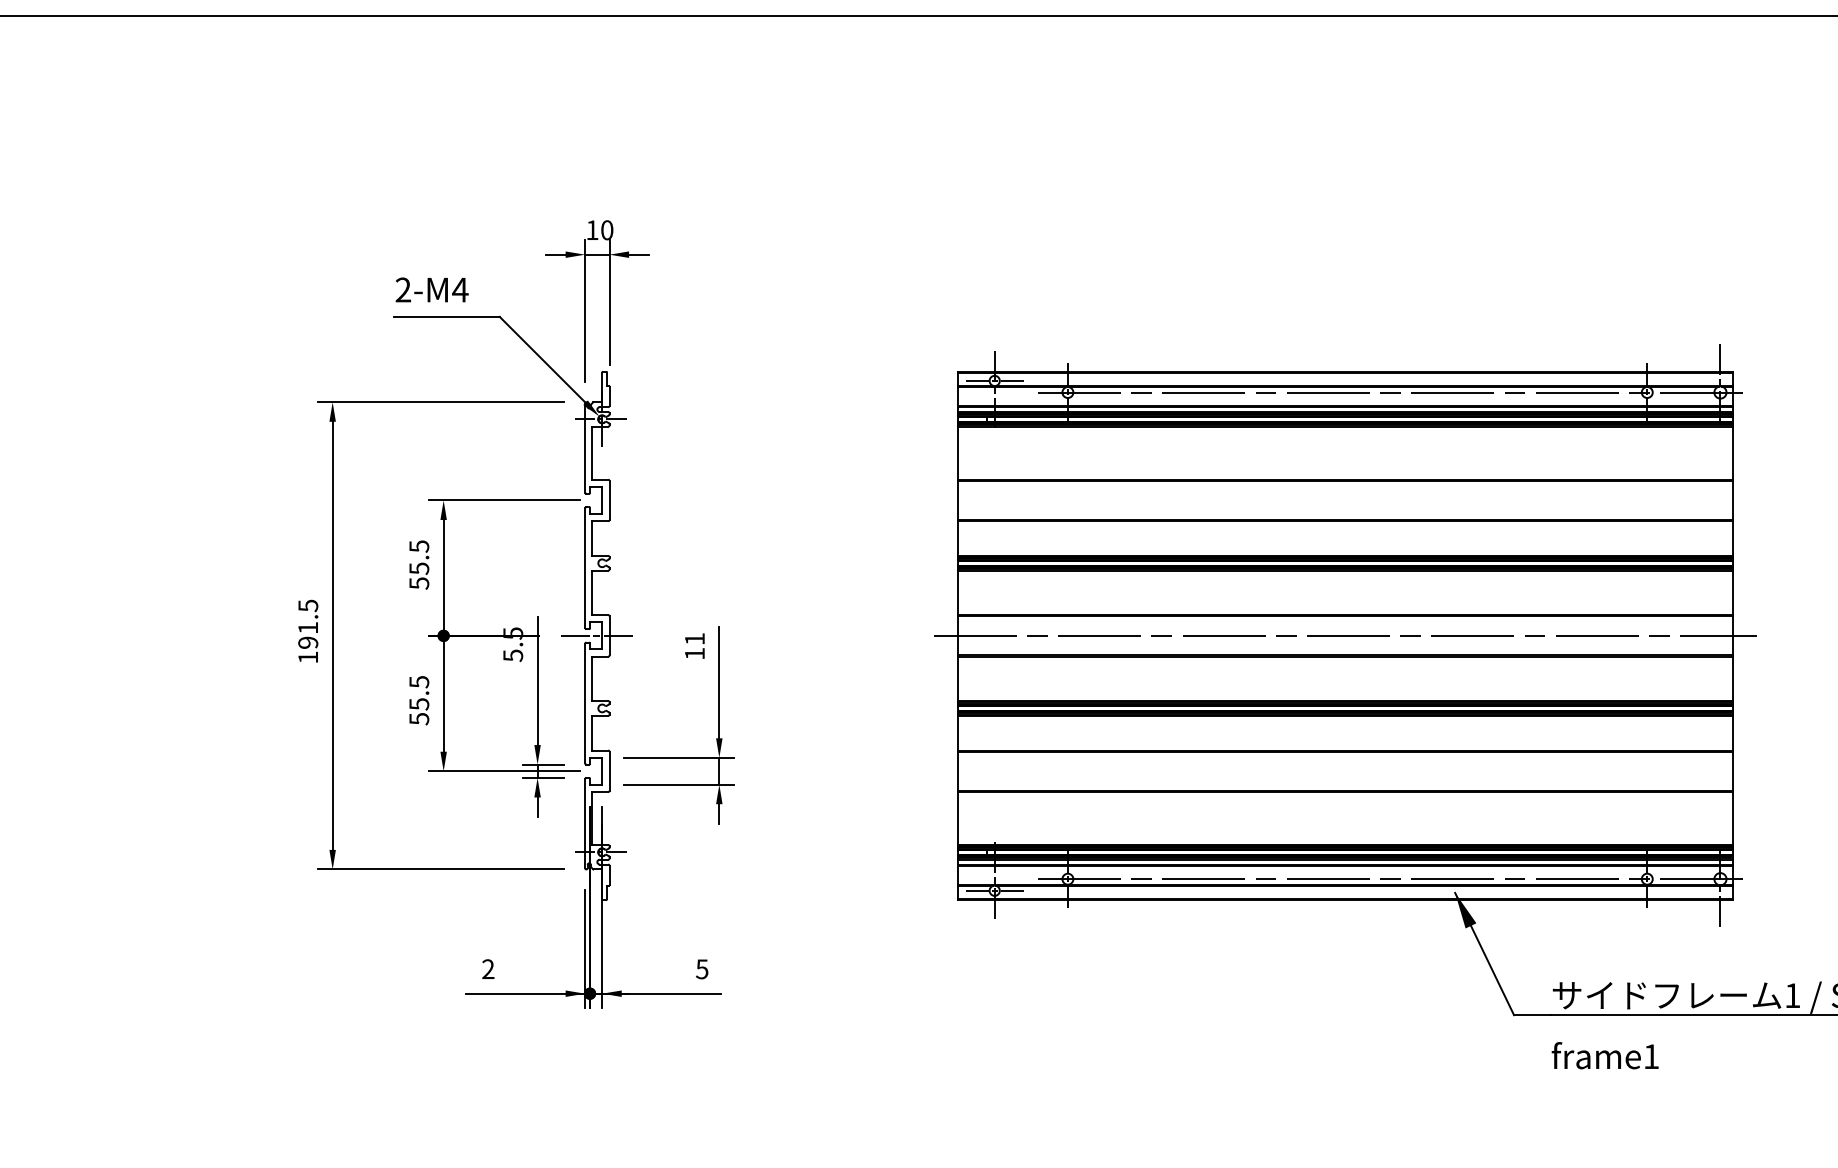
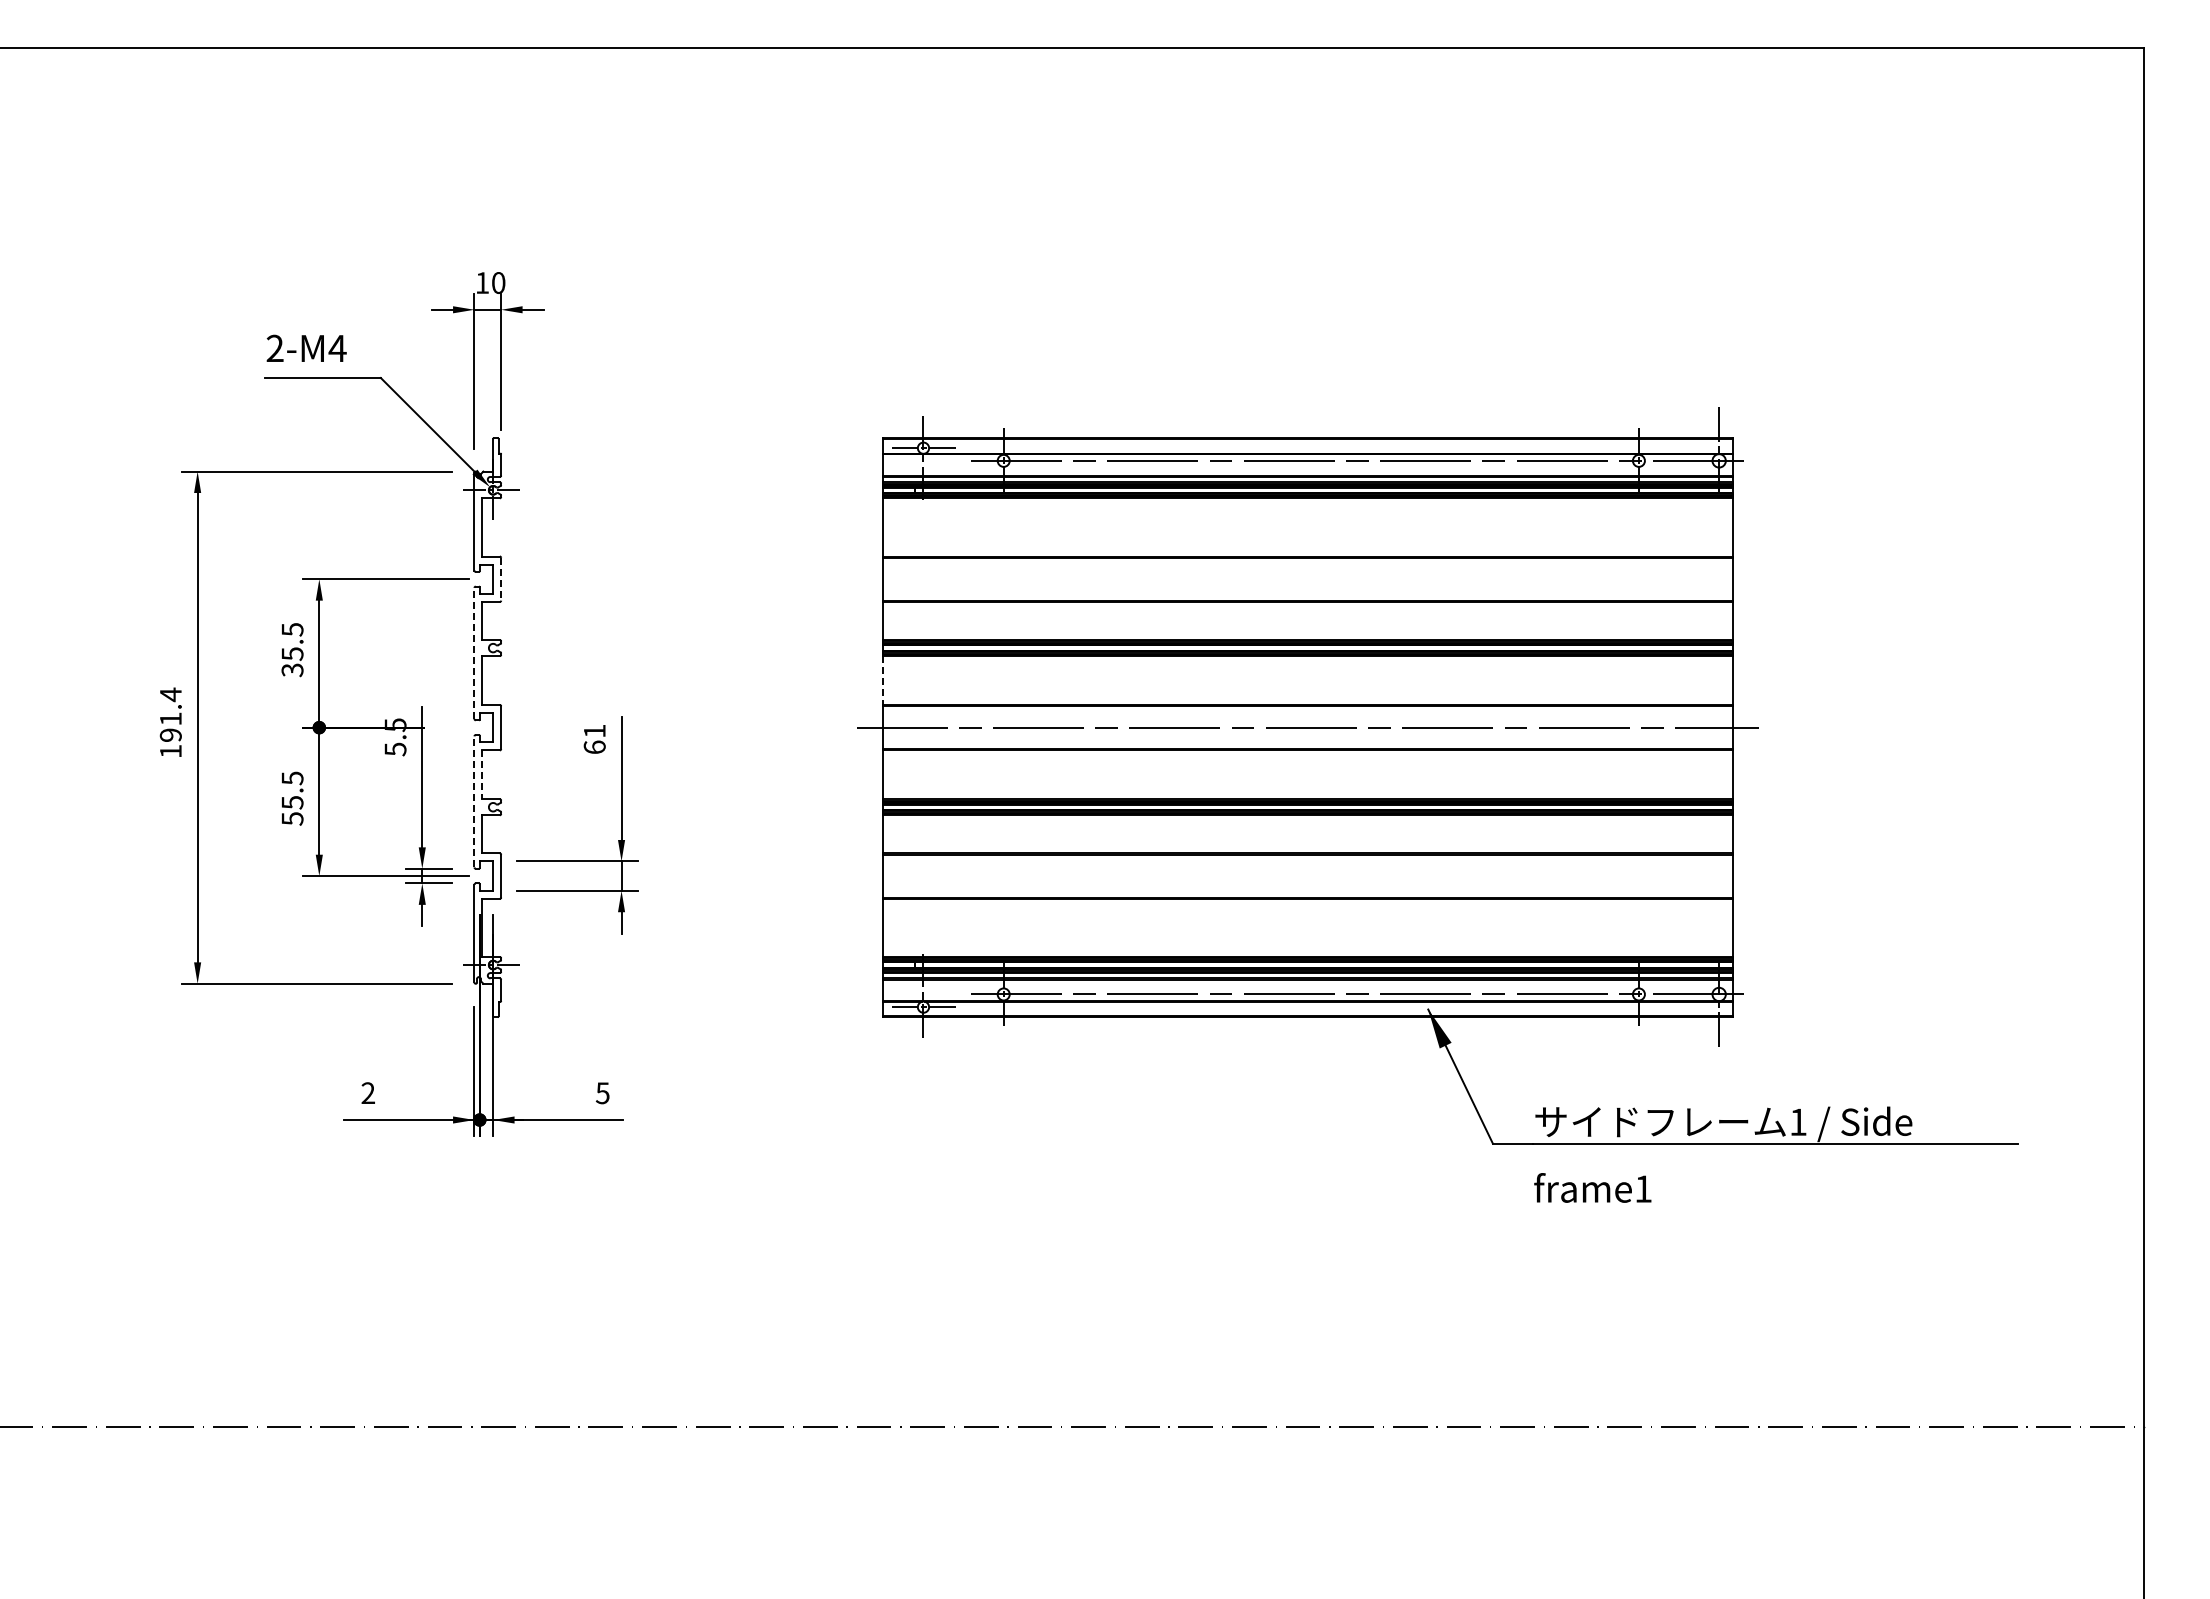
line: (609, 500) -> (501, 579), solid -> dashed
line: (585, 568) -> (474, 653), solid -> dashed
text: (418, 582) -> (291, 669), 55.5 -> 35.5
line: (958, 593) -> (883, 681), solid -> dashed
text: (307, 605) -> (170, 694), 191.5 -> 191.4
line: (597, 635) -> (487, 727), removed
text: (694, 653) -> (594, 746), 11 -> 61
line: (592, 679) -> (482, 775), solid -> dashed
line: (585, 703) -> (474, 801), solid -> dashed

